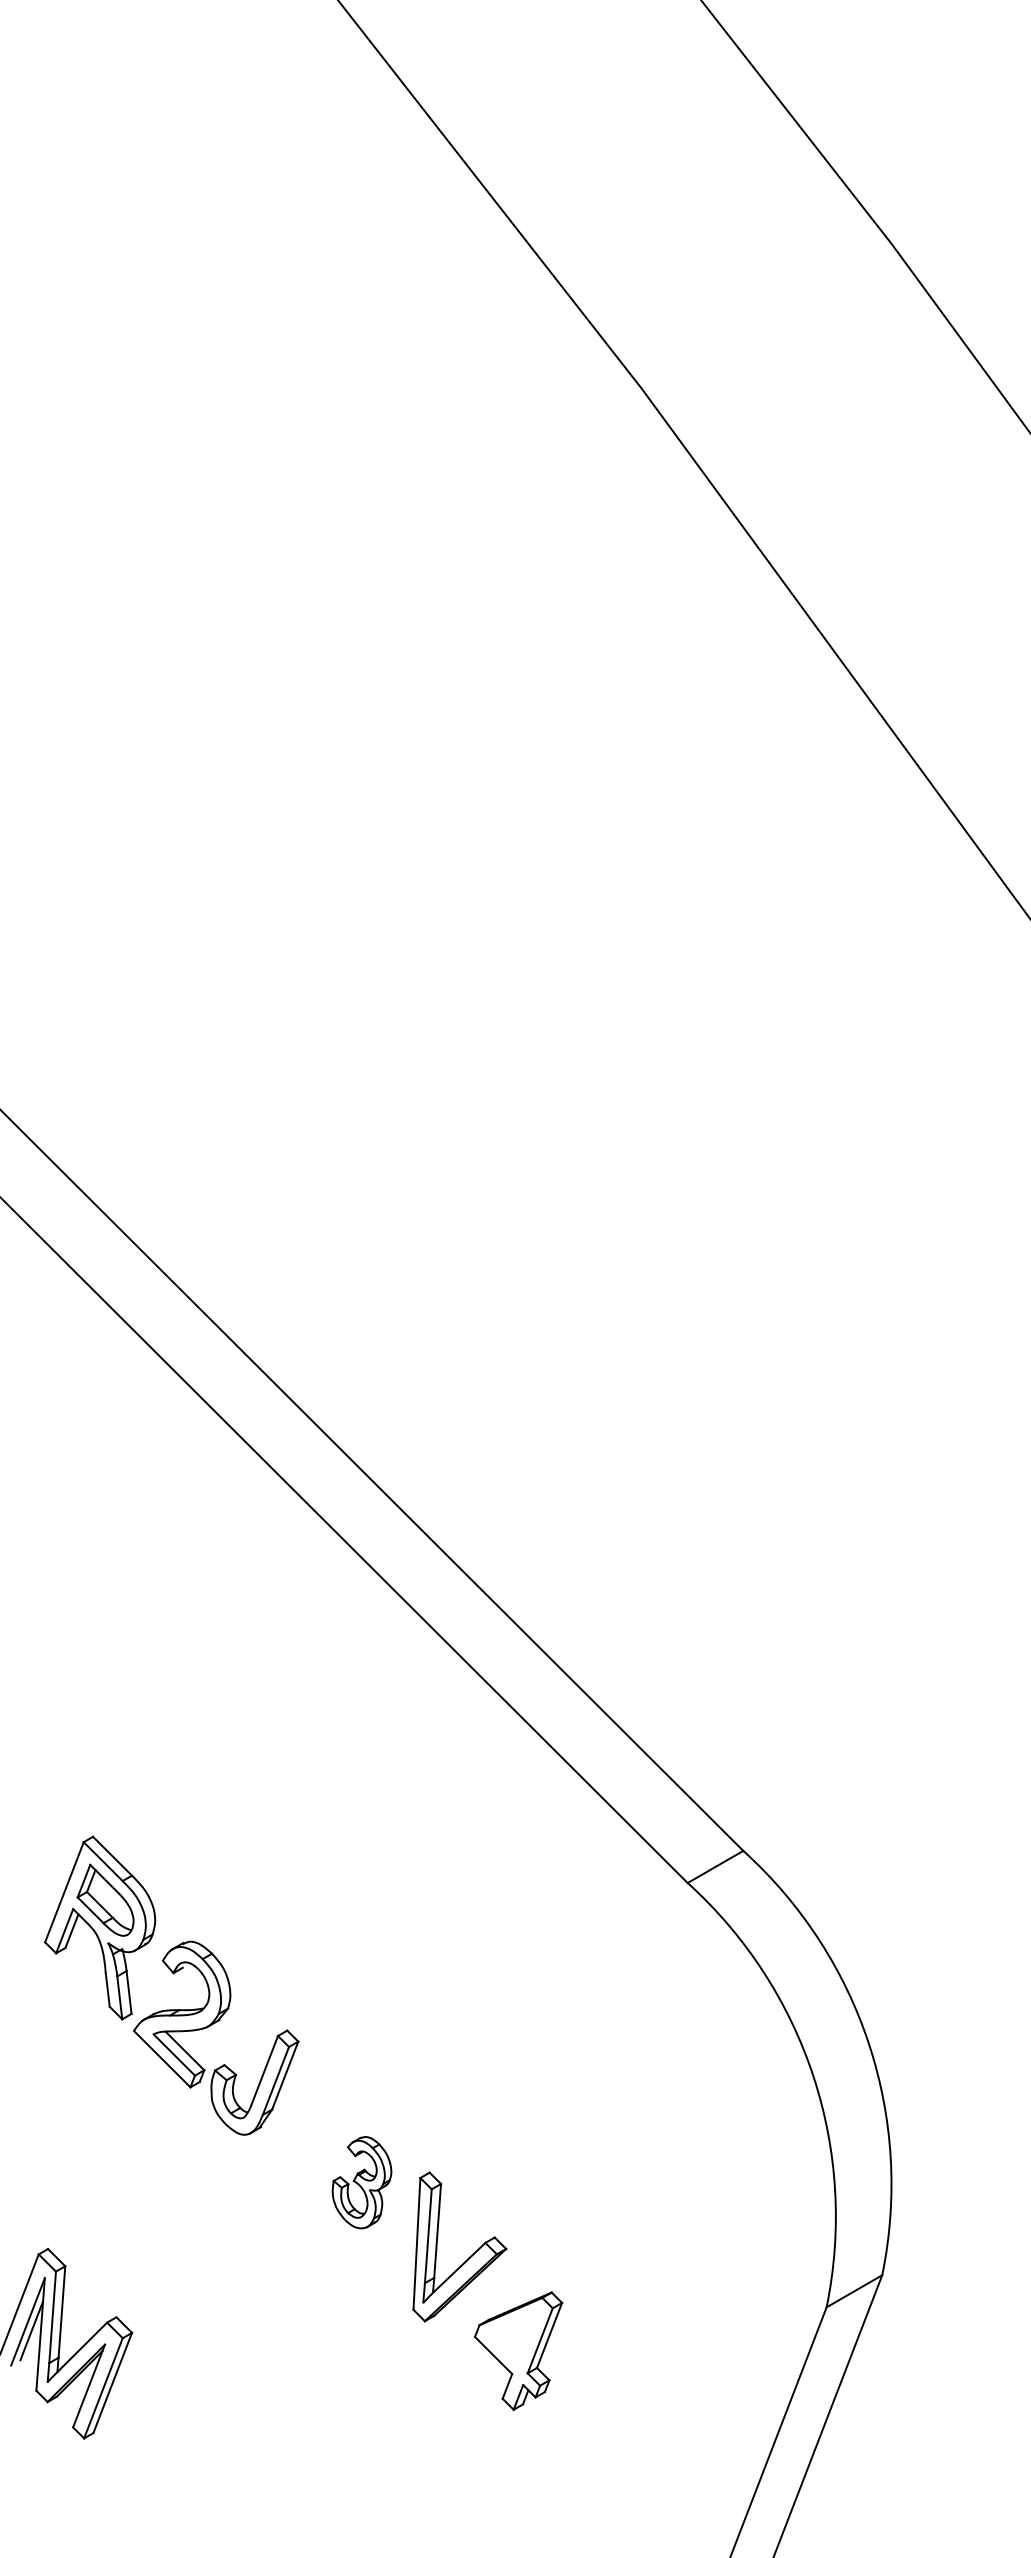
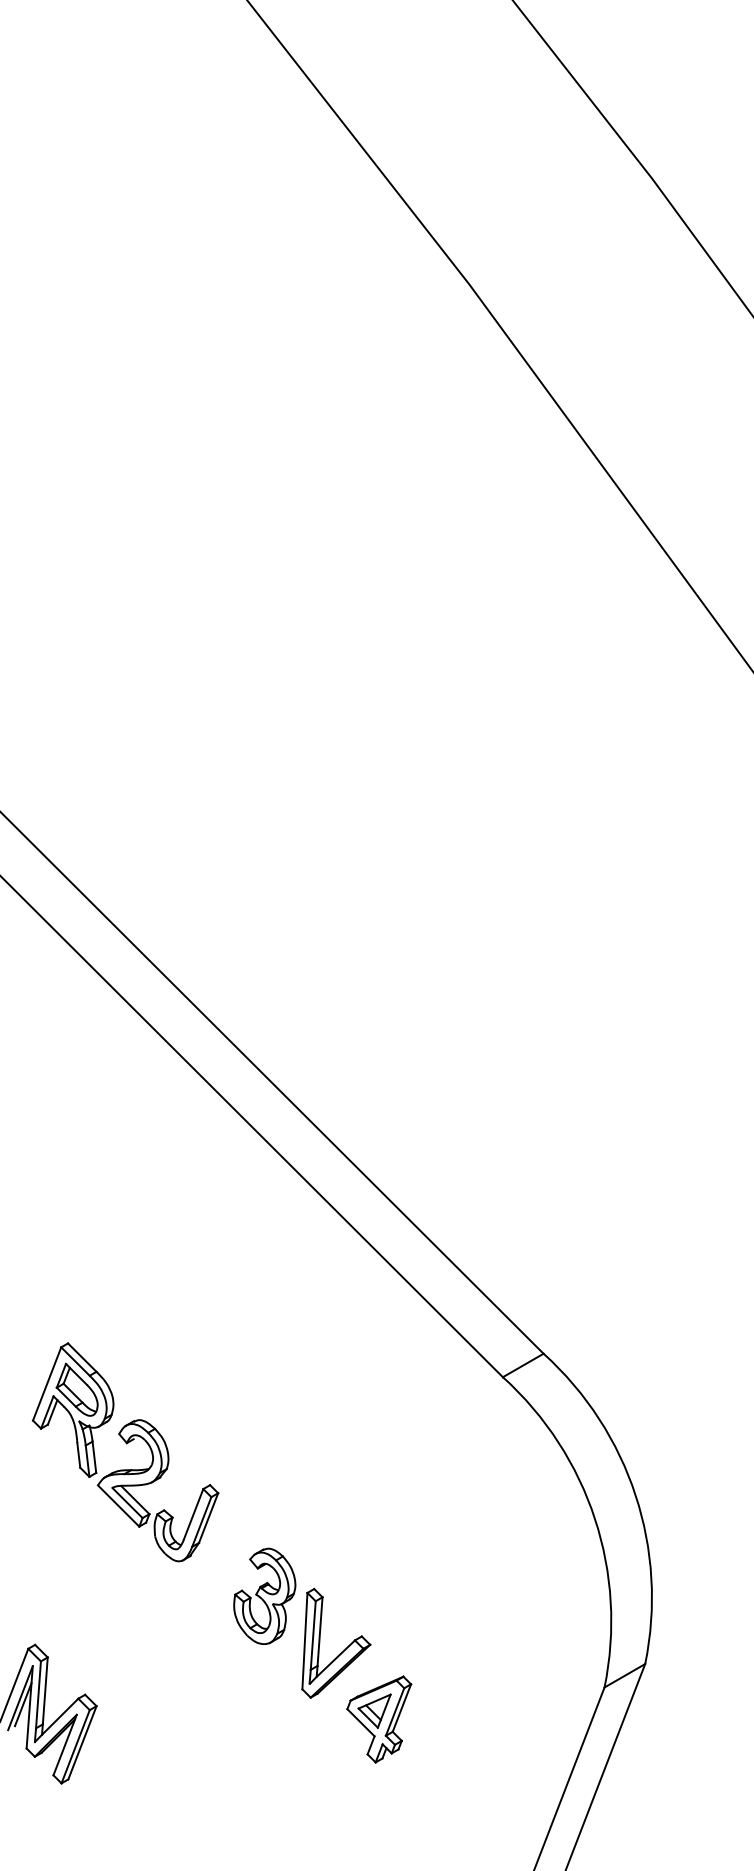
part: (361, 2182) -> (264, 1596), size x1.43
part: (512, 2339) -> (374, 1711), added

